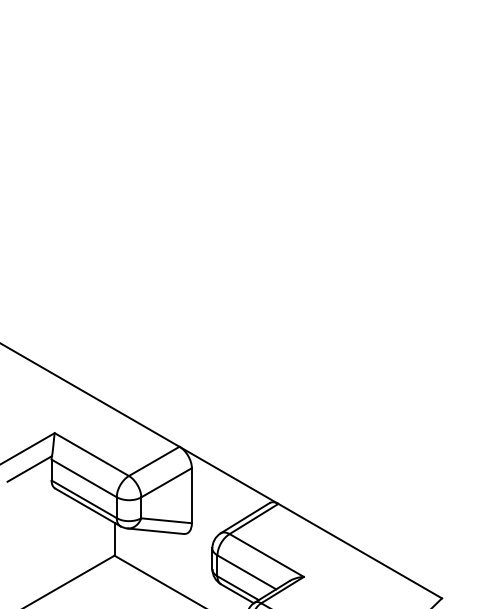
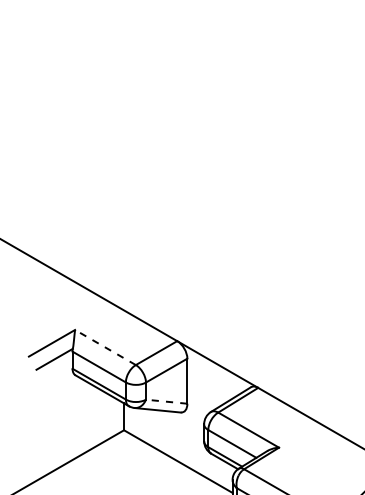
line: (91, 454) -> (105, 347), solid -> dashed
line: (166, 520) -> (166, 401), solid -> dashed

